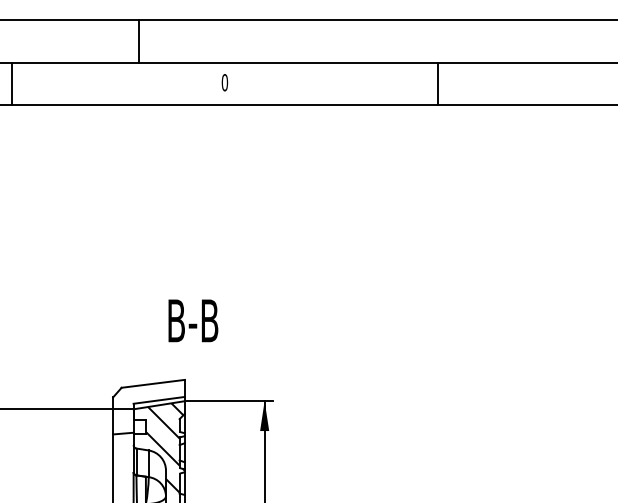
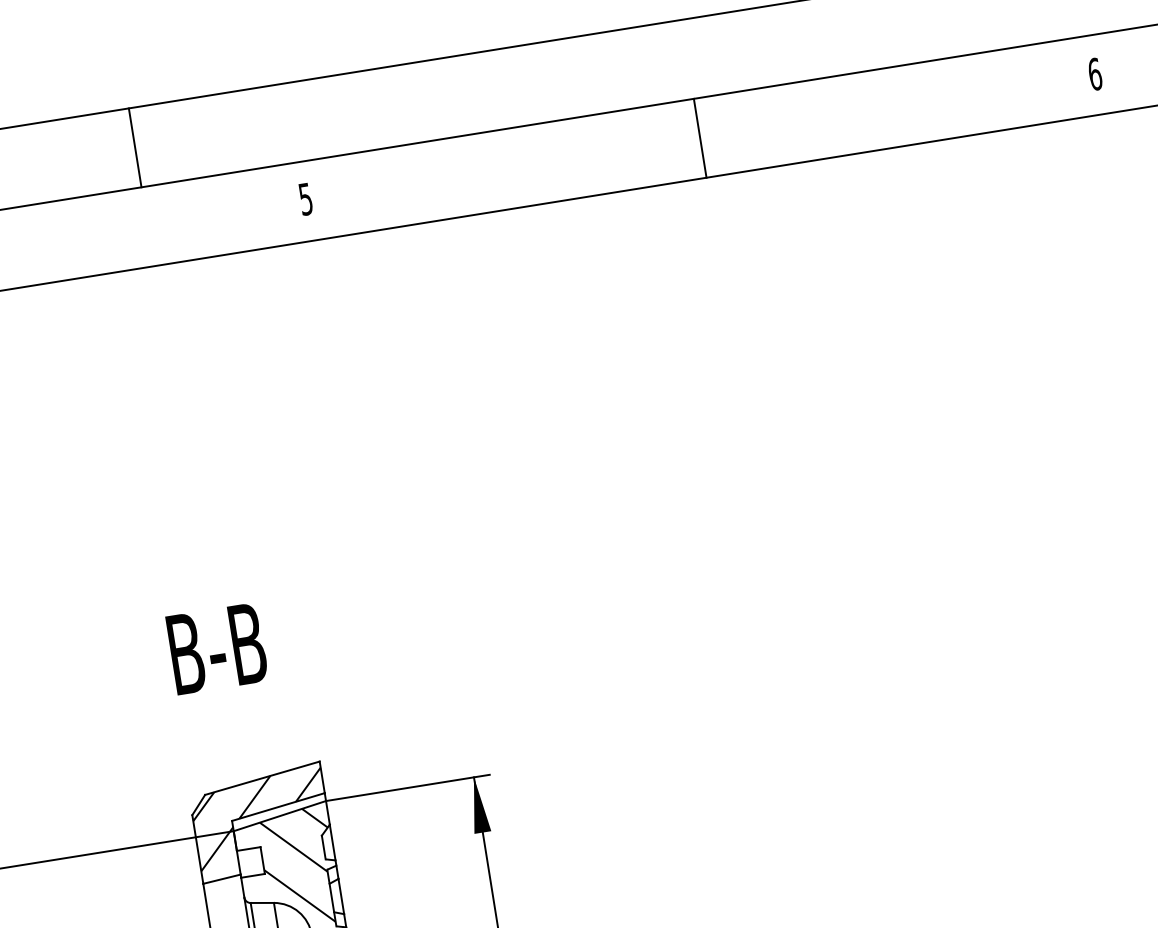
text: (224, 82) -> (305, 198), 0 -> 5
text: (193, 320) -> (217, 648), moved
hatch: (148, 405) -> (260, 819), added

